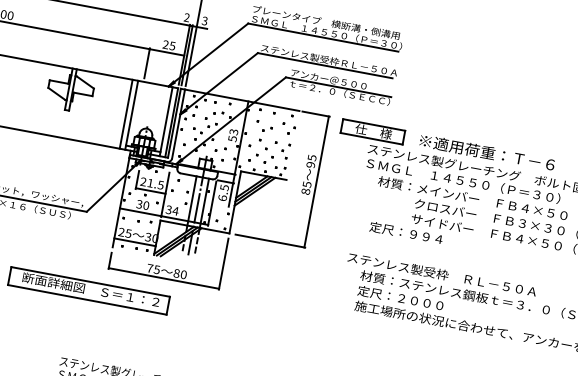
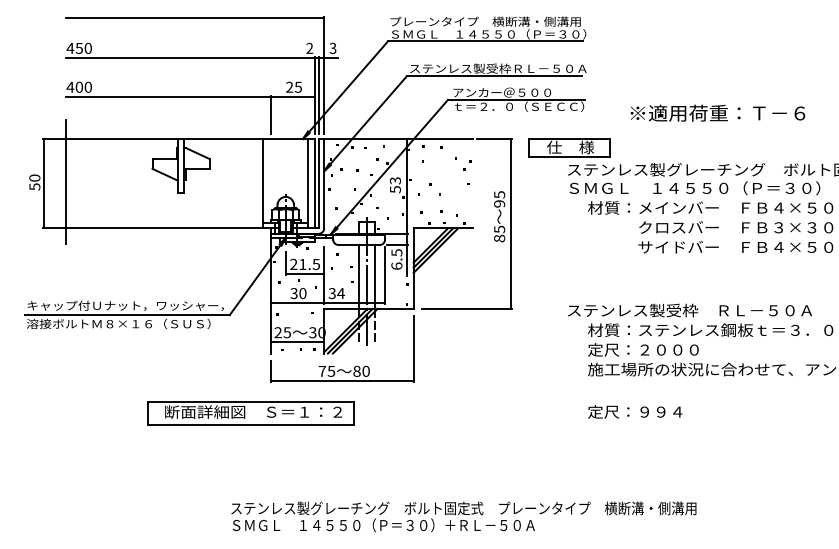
line: (126, 114) -> (256, 183), removed
text: (487, 152) -> (717, 112), moved
text: (406, 232) -> (635, 411), moved

